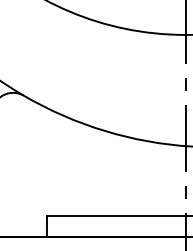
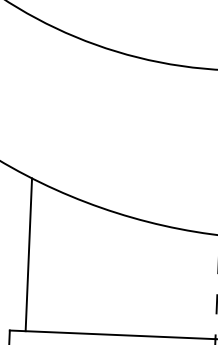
line: (57, 164) -> (28, 254), added

